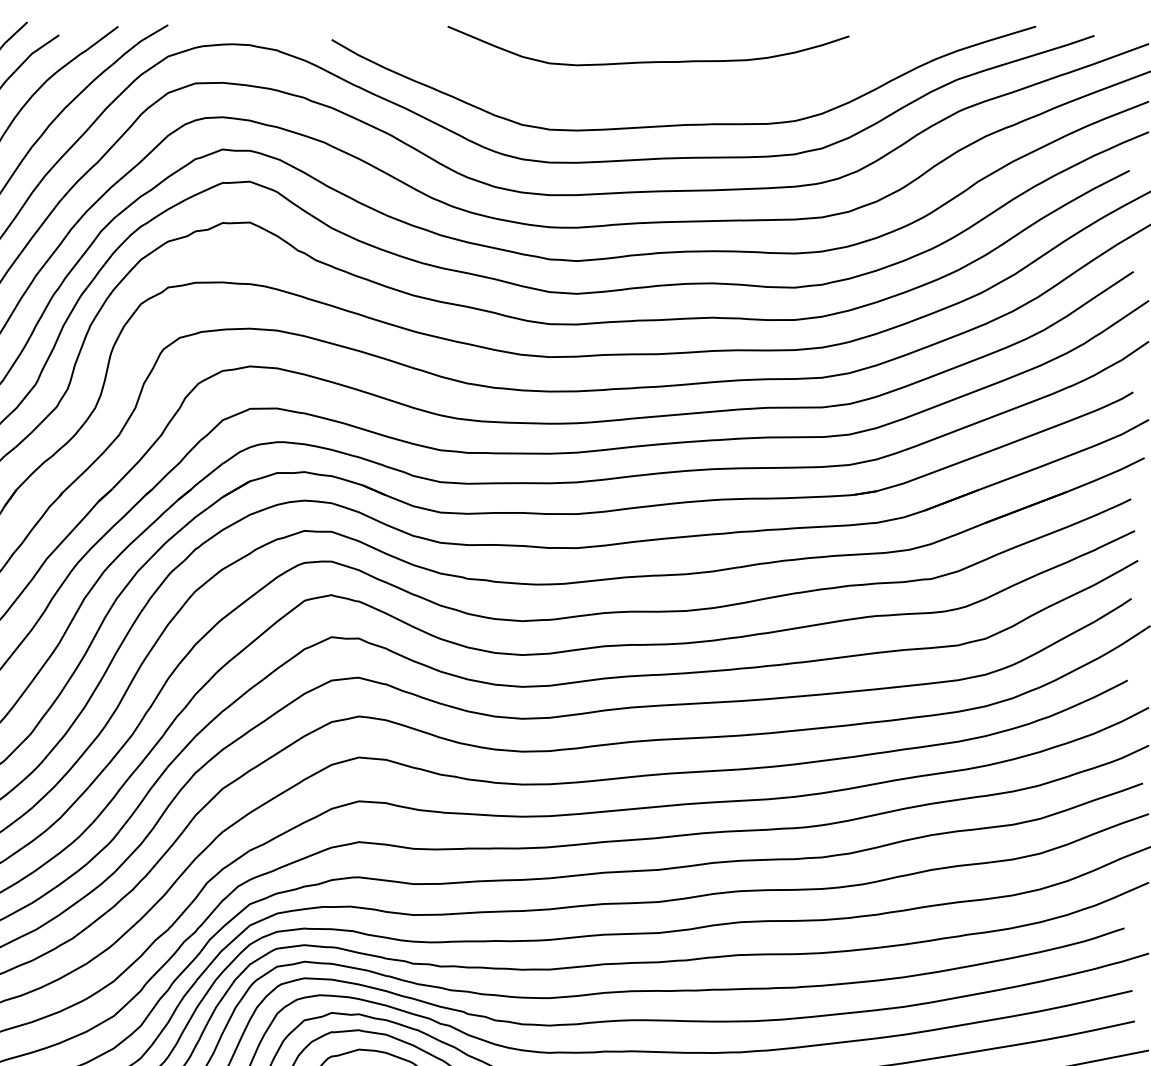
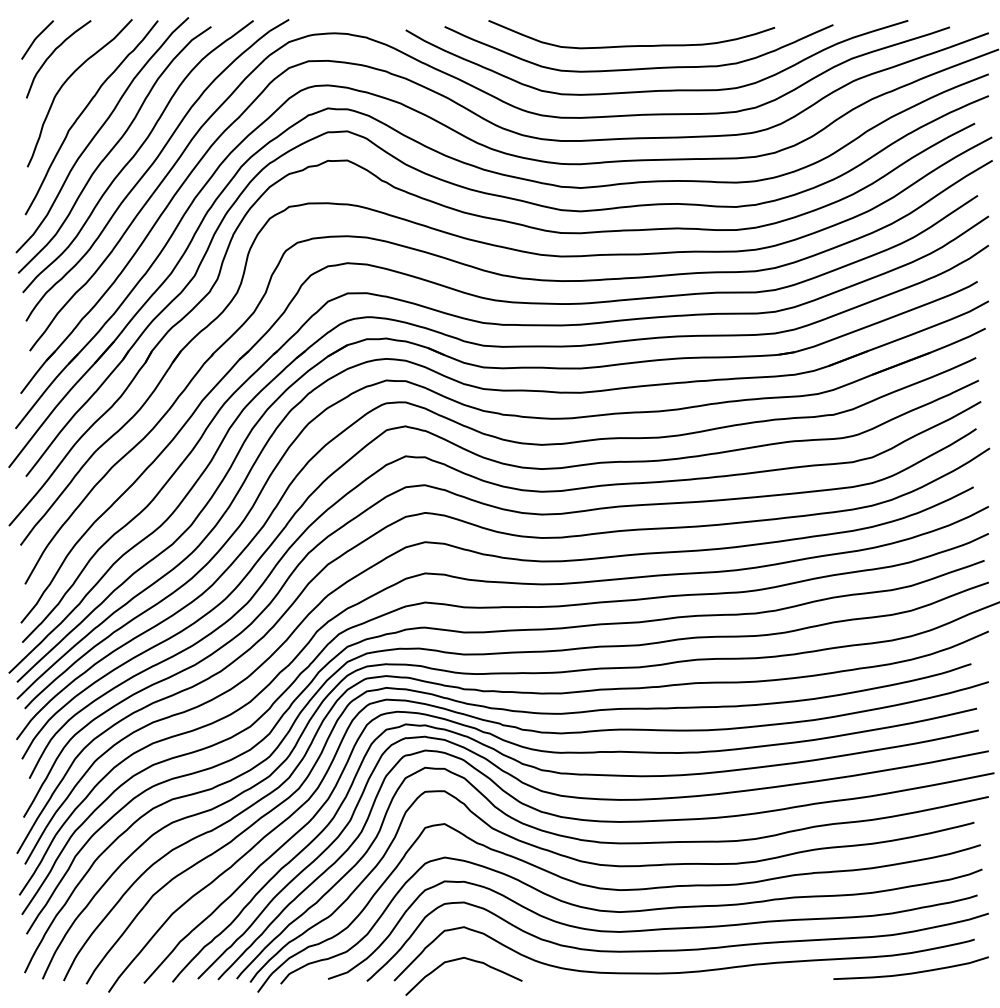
curve: (657, 93) -> (638, 68), added

